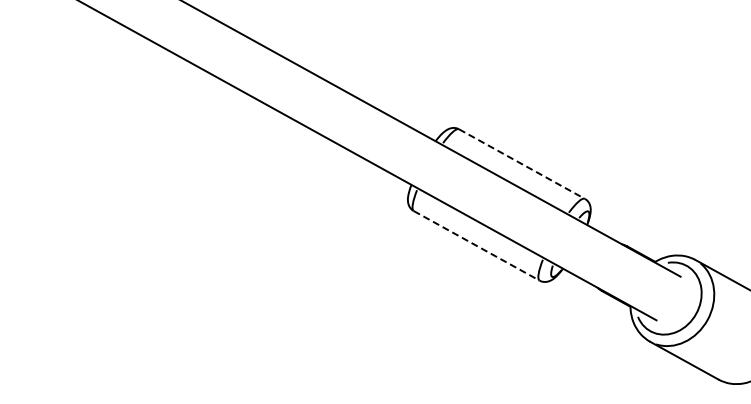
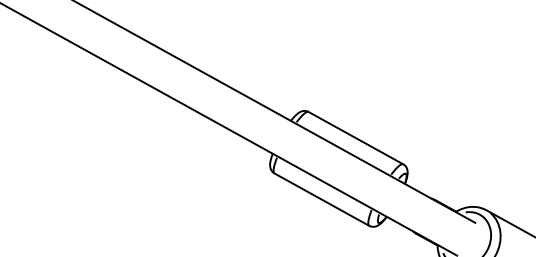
line: (521, 164) -> (355, 138), dashed -> solid
line: (476, 245) -> (321, 199), dashed -> solid

